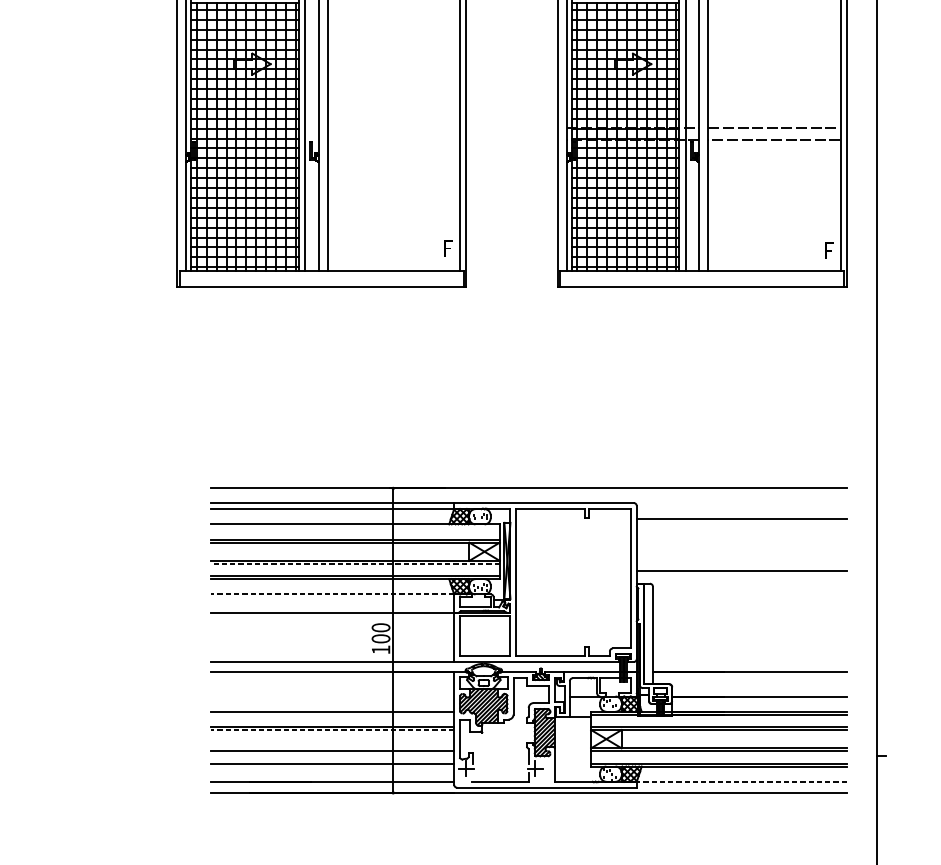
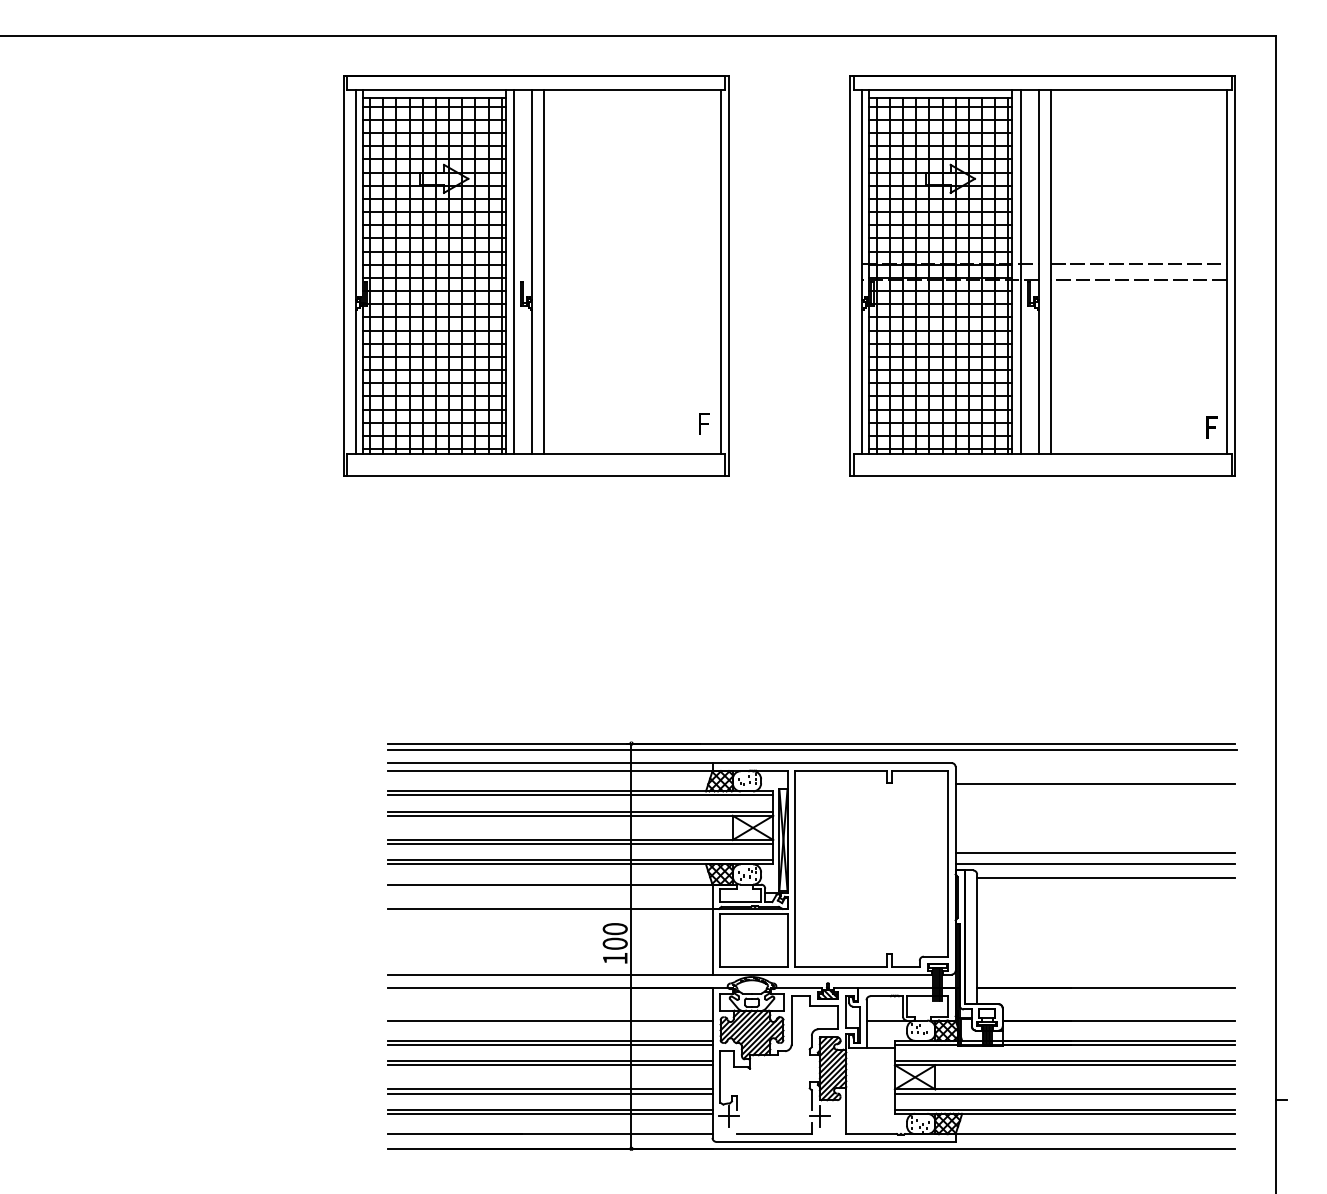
line: (529, 493) -> (812, 750), added
line: (354, 527) -> (580, 795), added
line: (354, 564) -> (580, 844), dashed -> solid
line: (741, 579) -> (1095, 864), added
line: (750, 589) -> (1106, 878), added
line: (331, 594) -> (549, 884), dashed -> solid
line: (332, 696) -> (550, 1020), added
line: (332, 714) -> (550, 1044), added
line: (331, 730) -> (549, 1065), dashed -> solid
line: (332, 748) -> (550, 1089), added
line: (332, 766) -> (550, 1113), added
line: (741, 782) -> (1095, 1134), dashed -> solid

